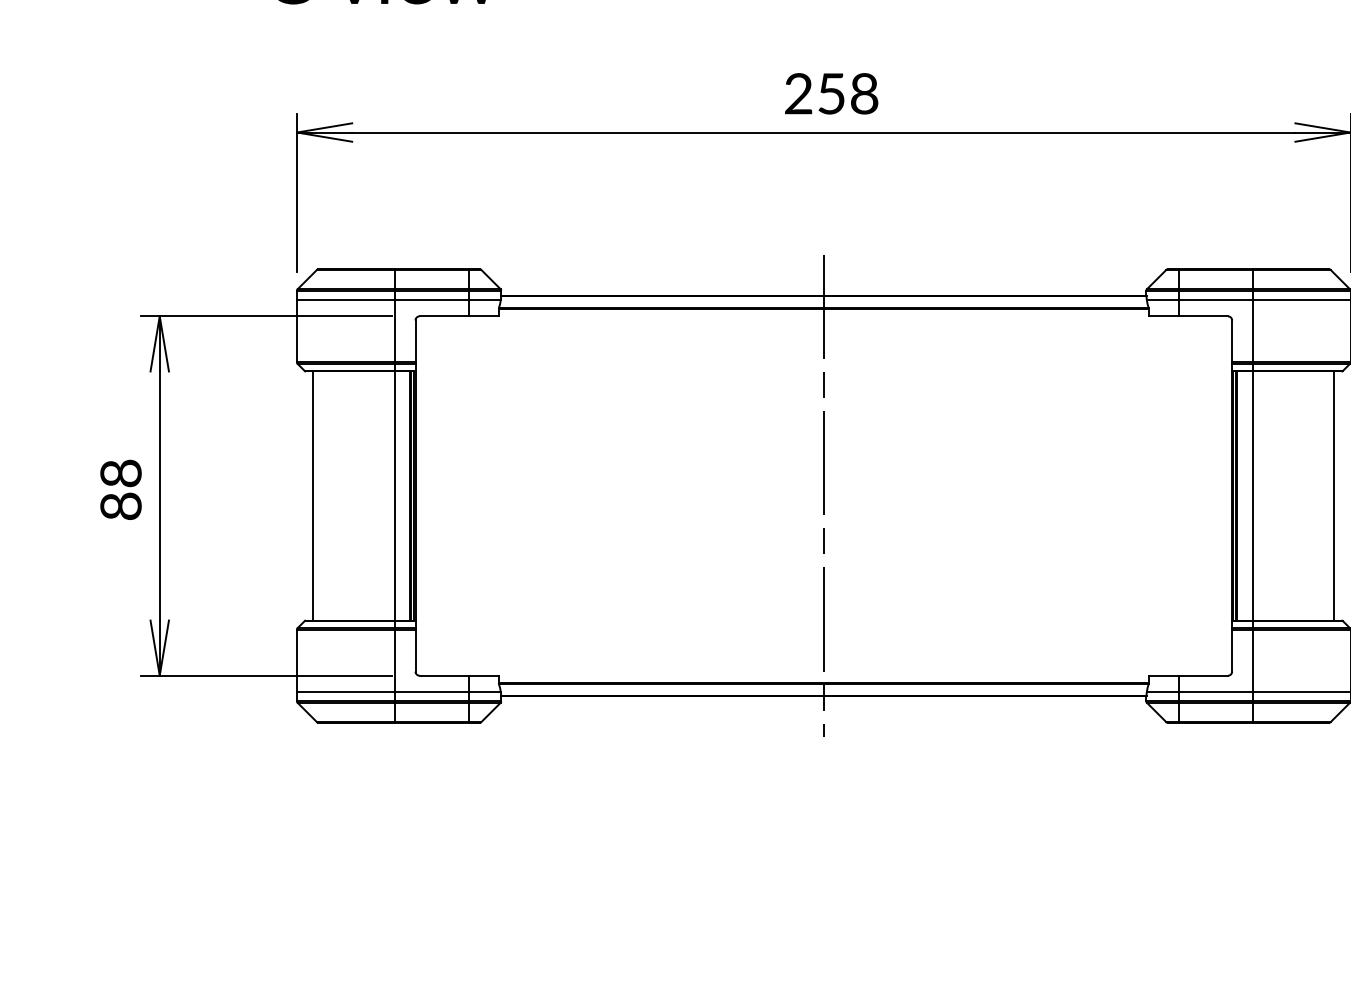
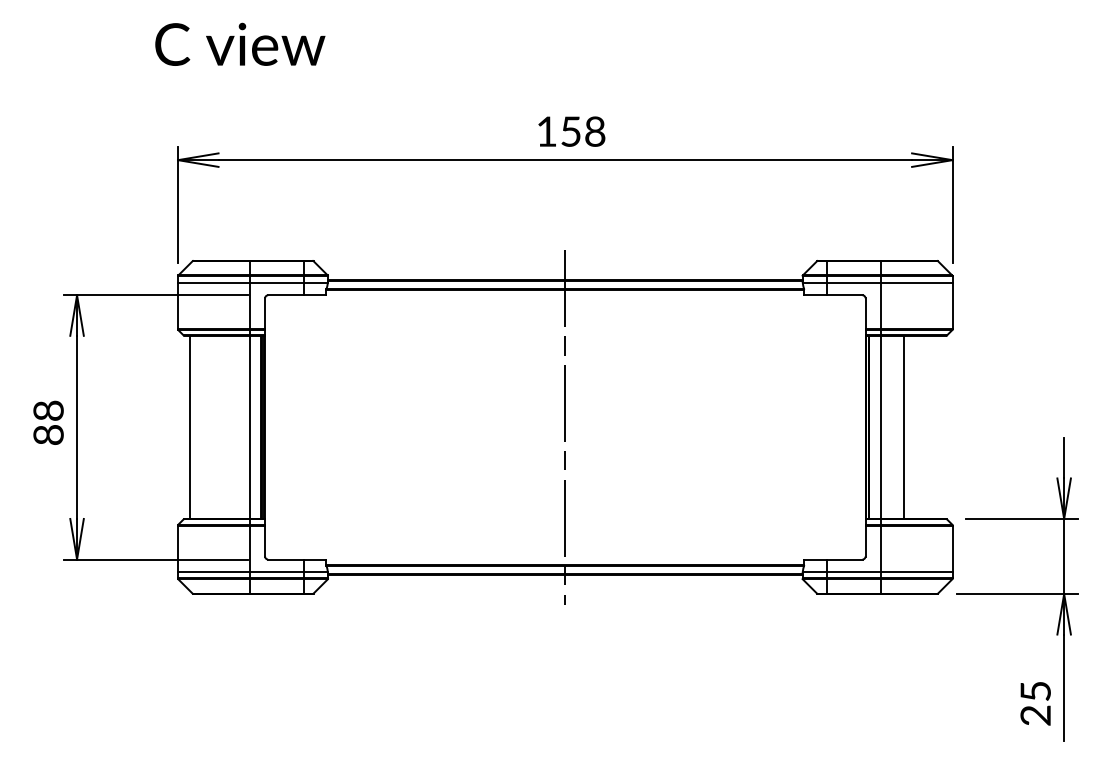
text: (798, 93) -> (546, 131), 258 -> 158
line: (1334, 494) -> (903, 426), moved

